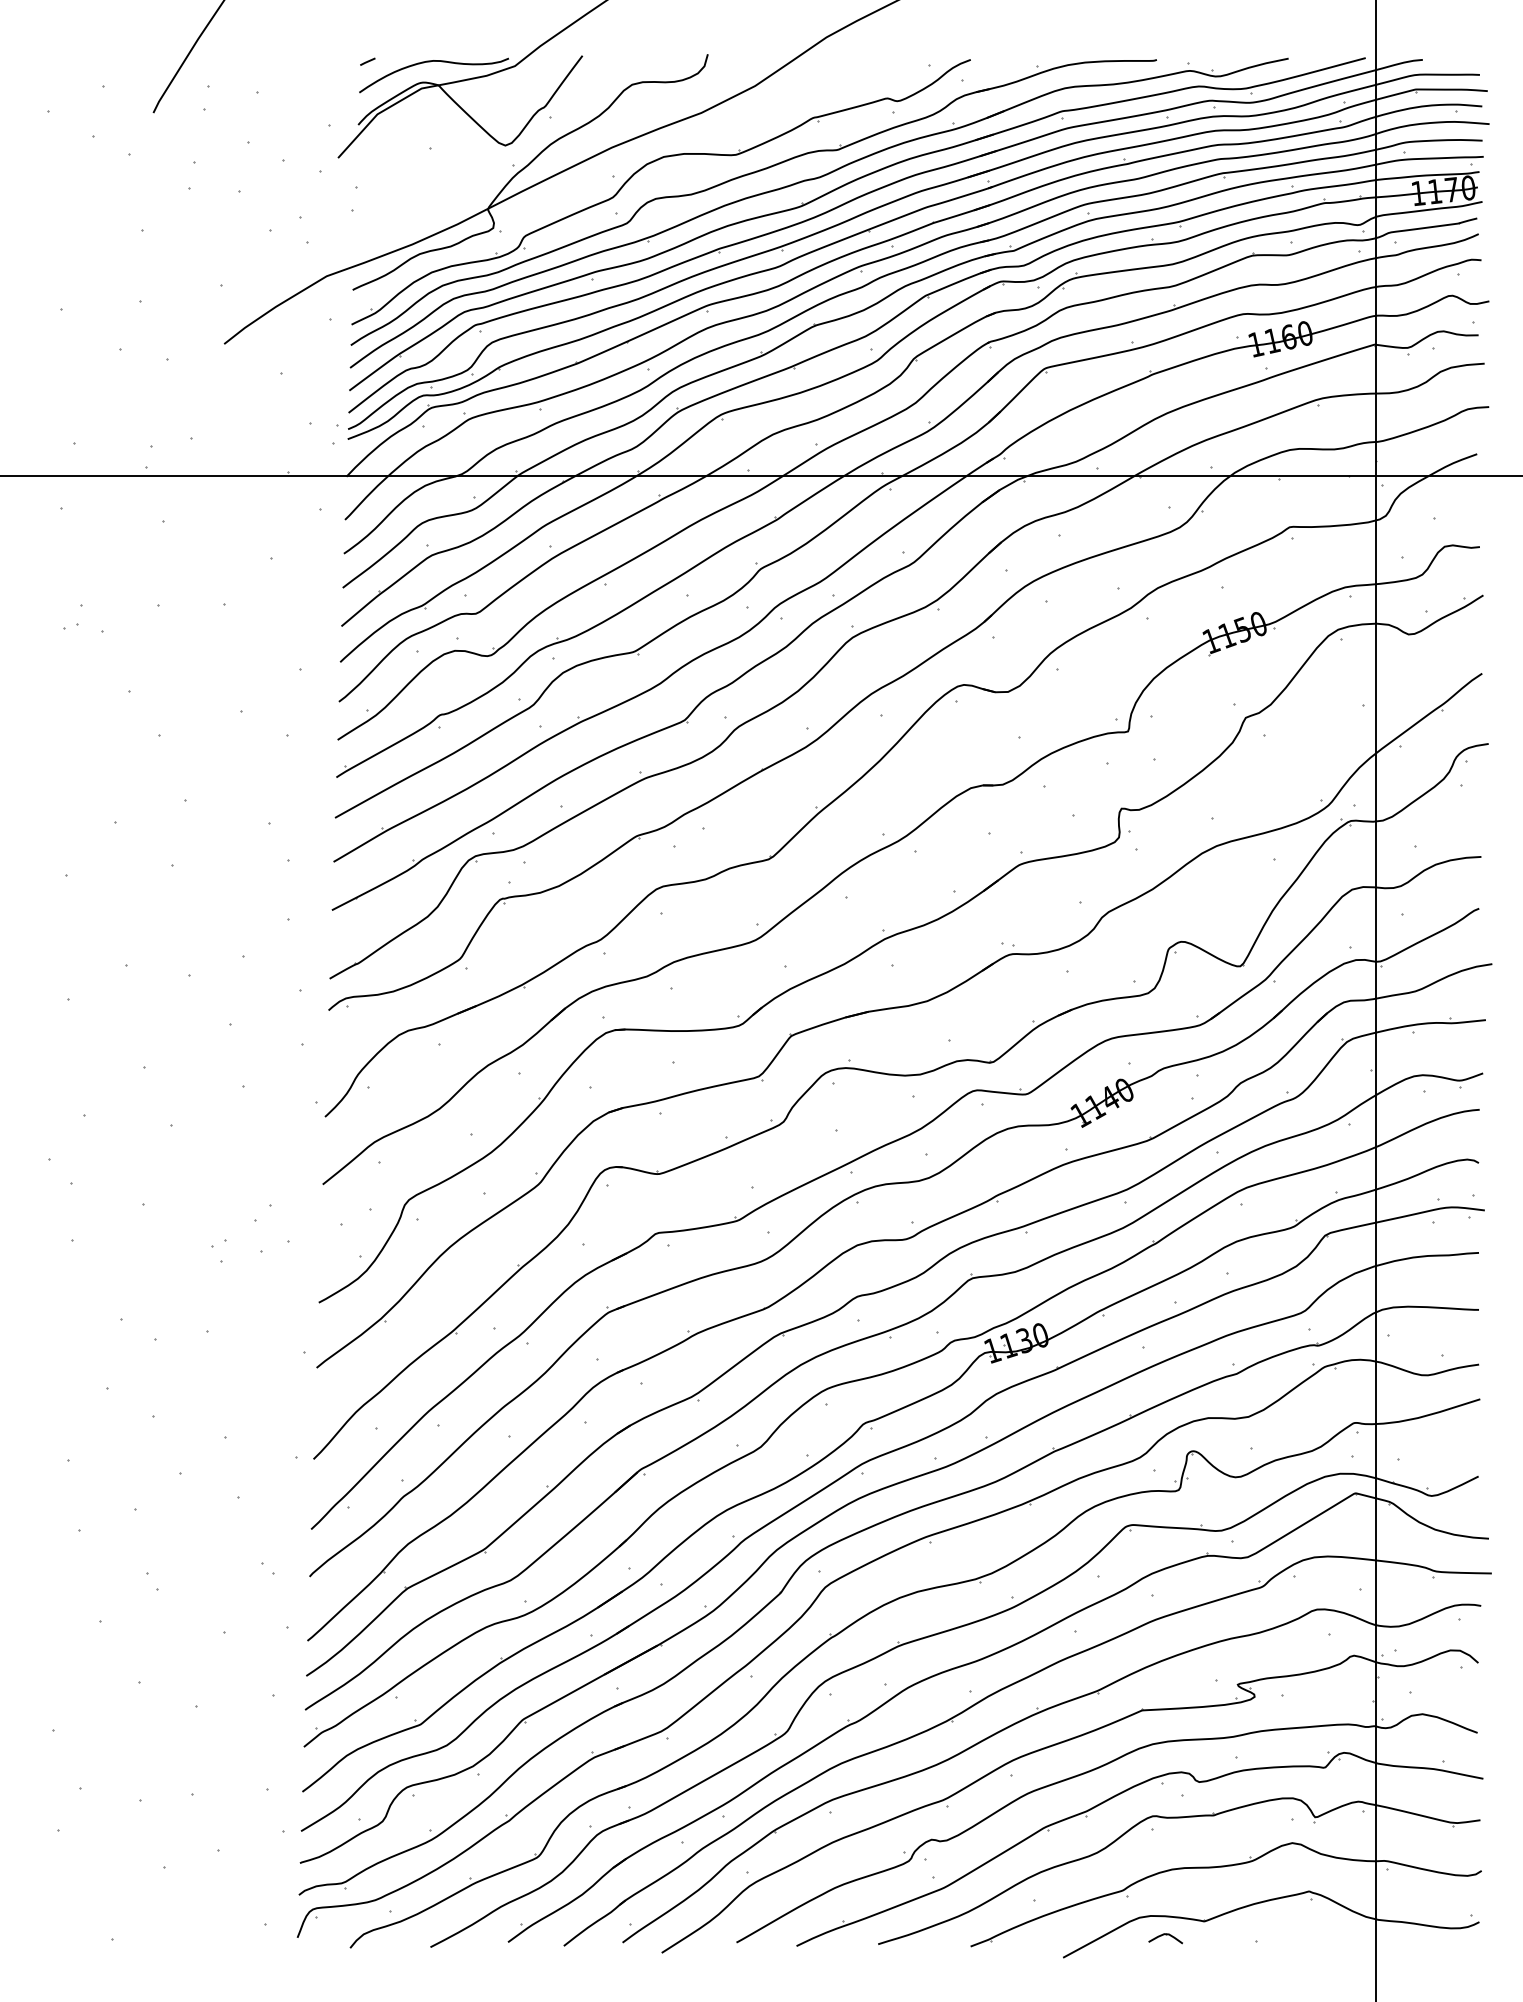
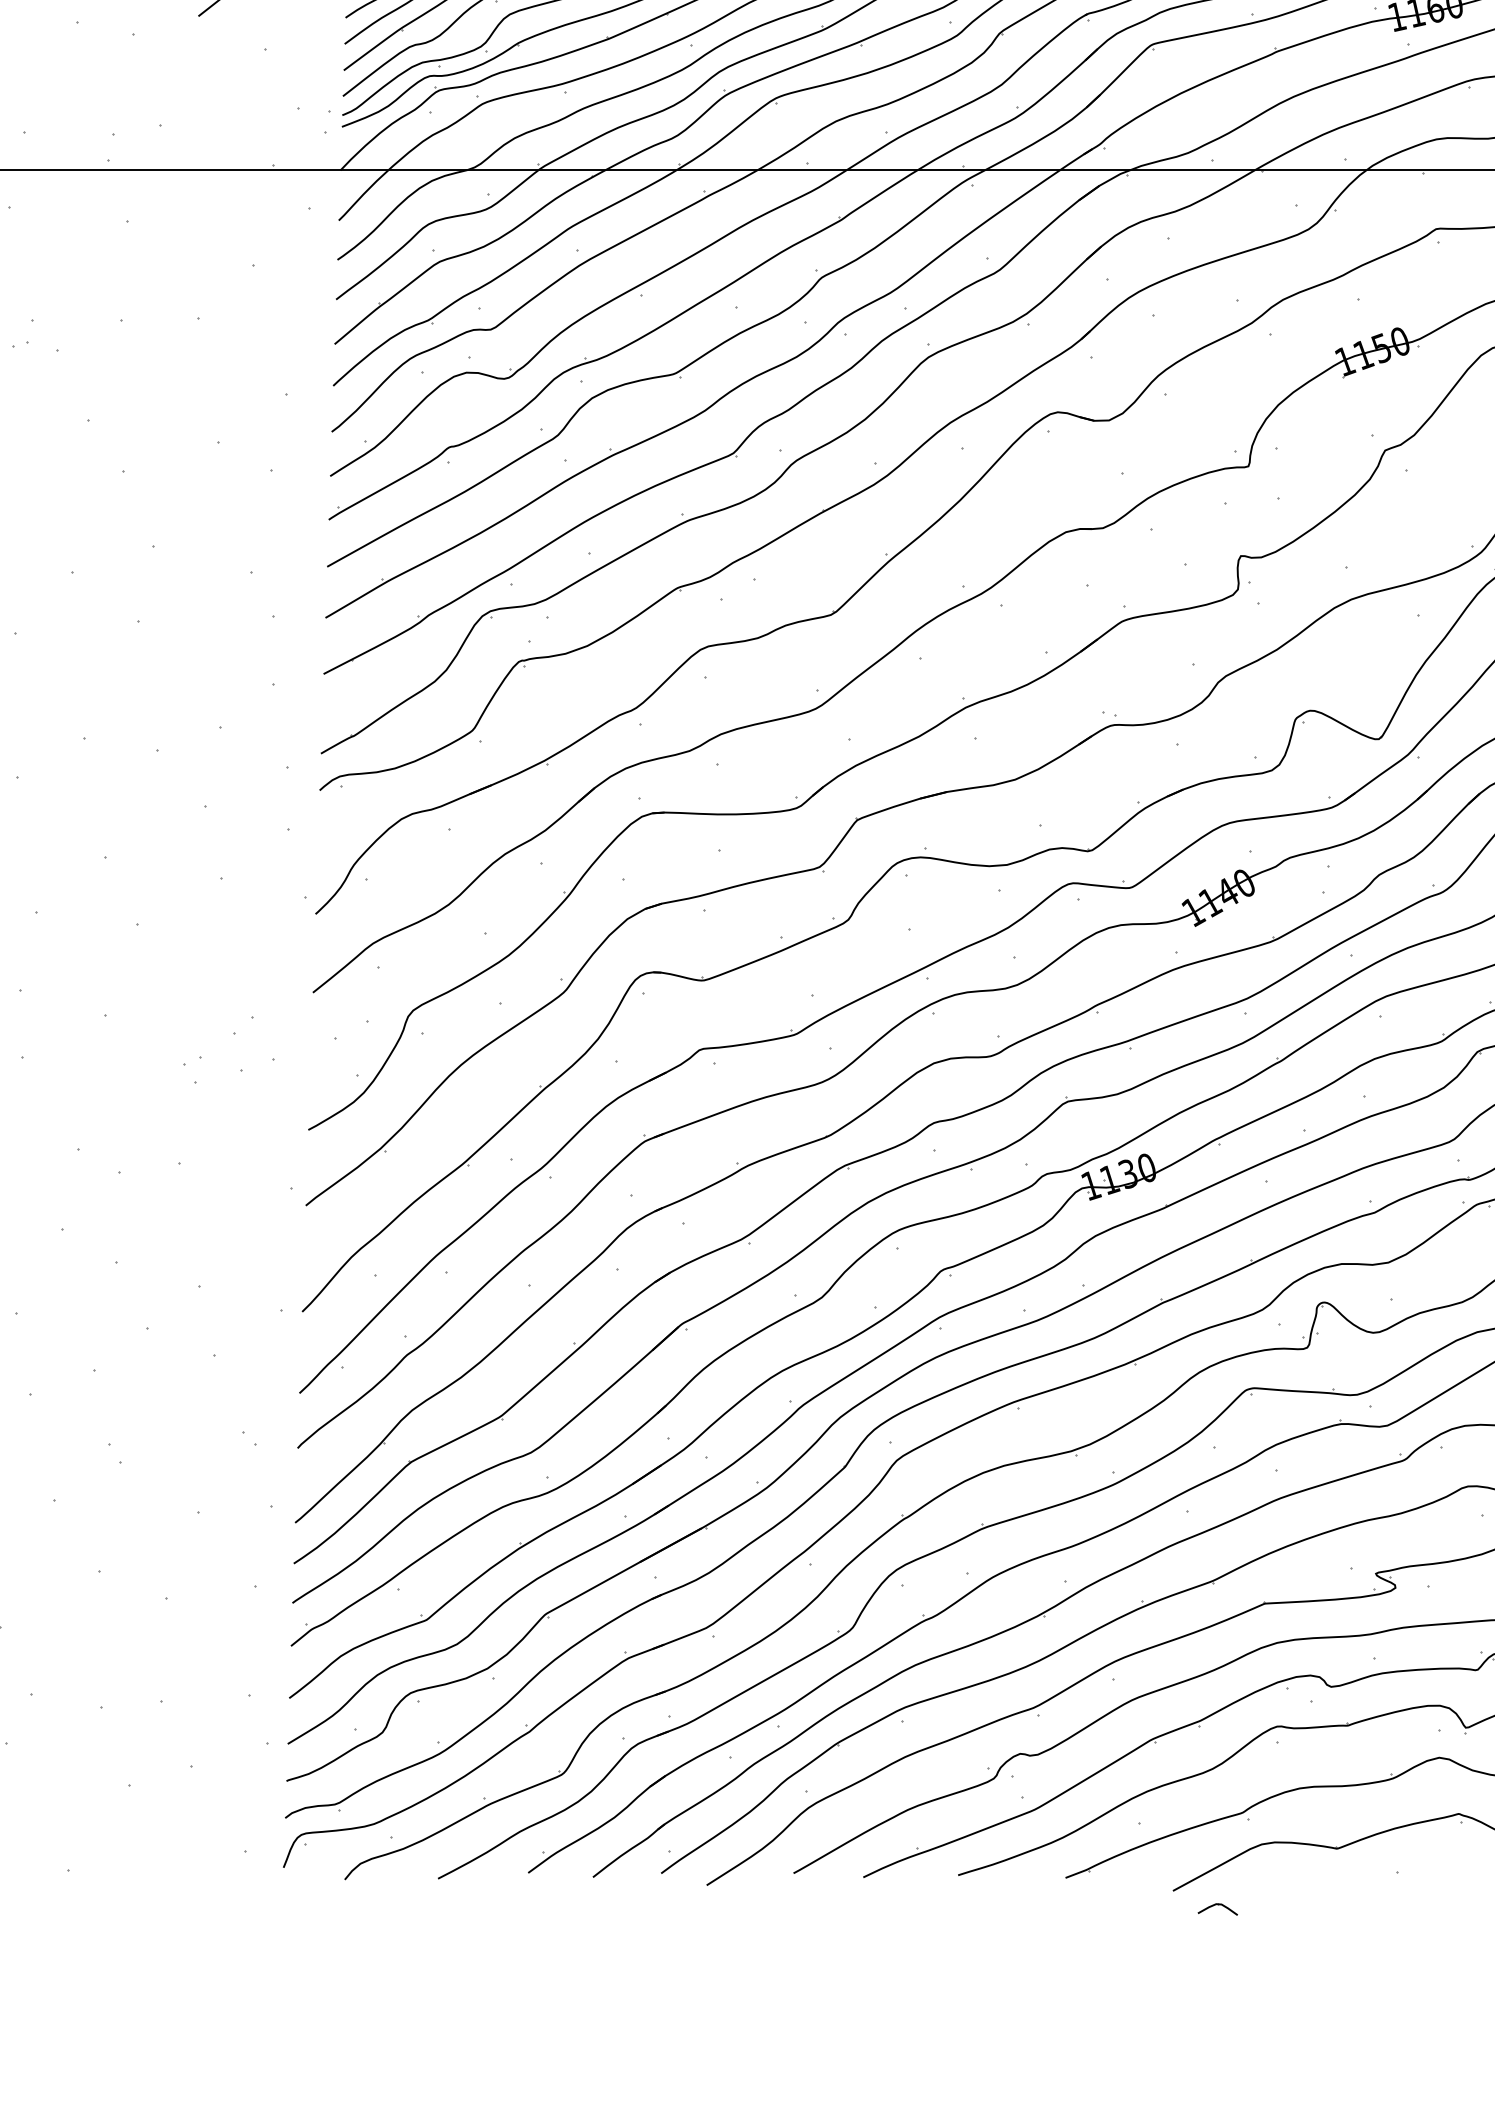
part: (1165, 1938) -> (1217, 1909), moved

